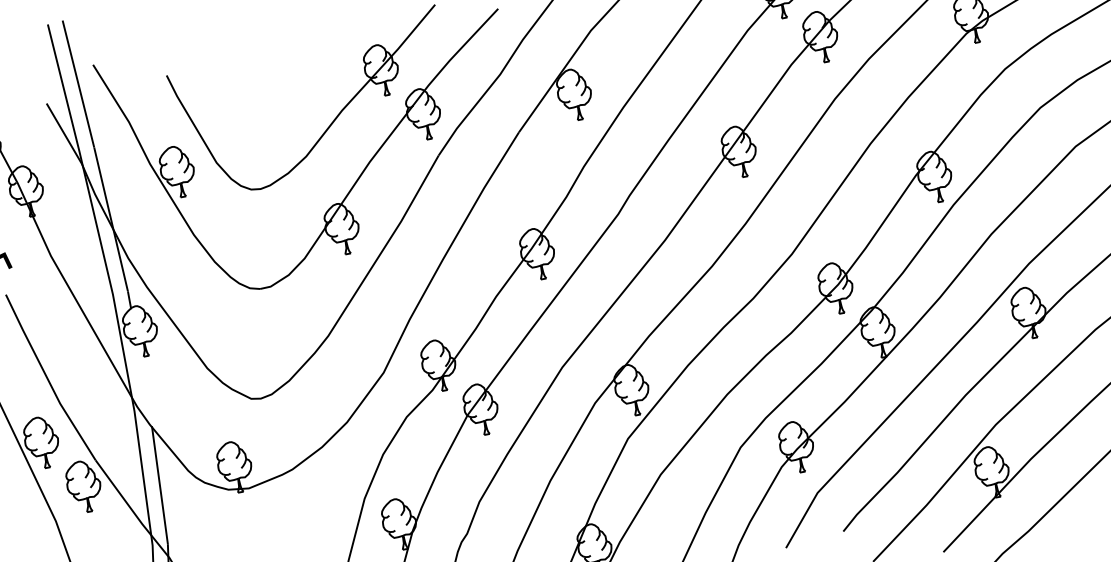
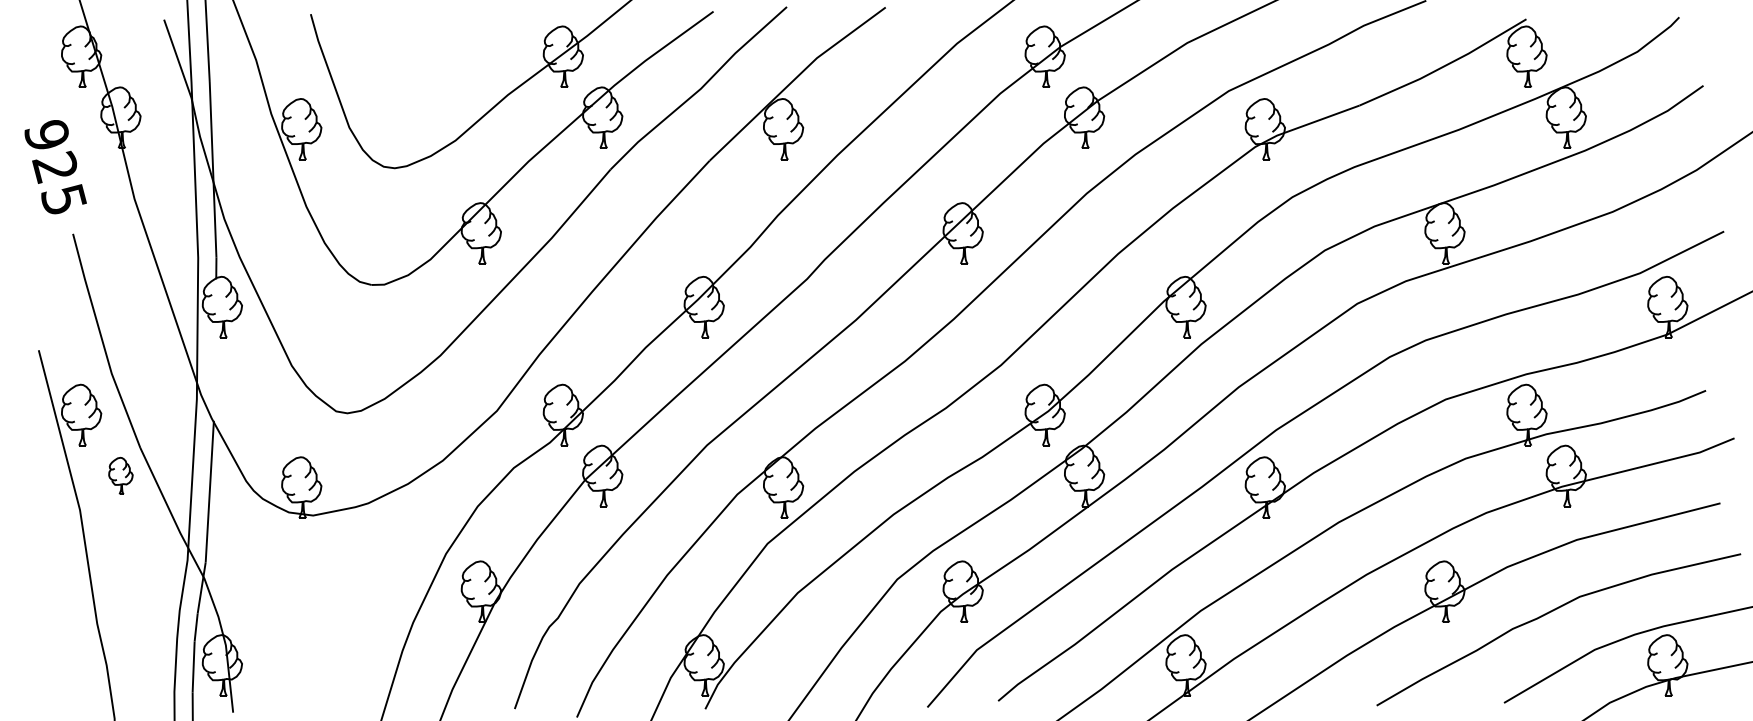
part: (83, 486) -> (120, 475), size x0.6

